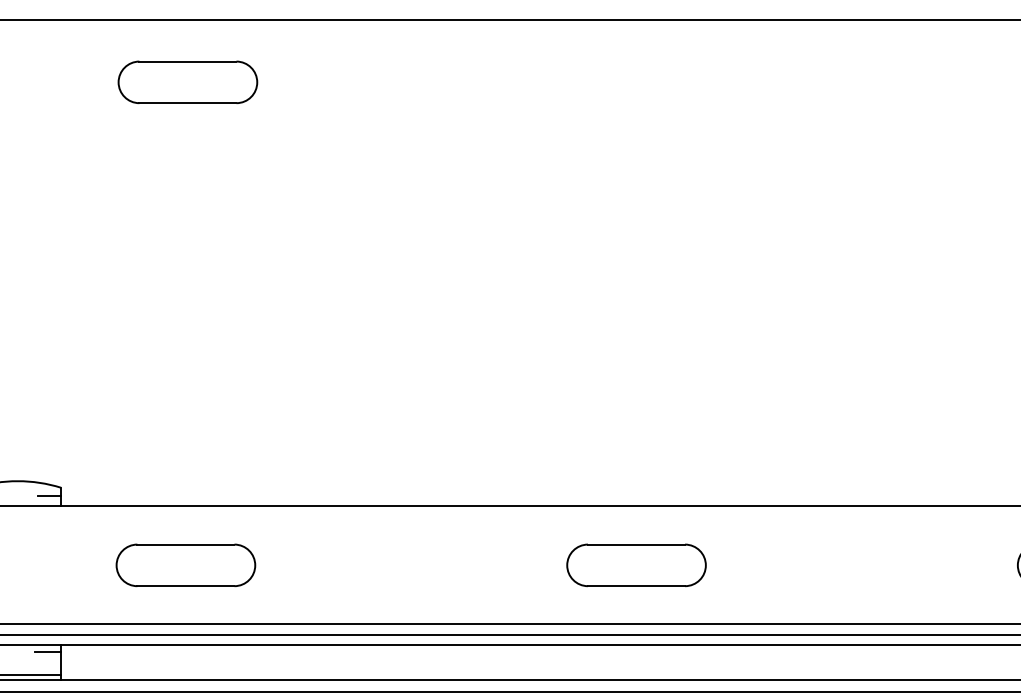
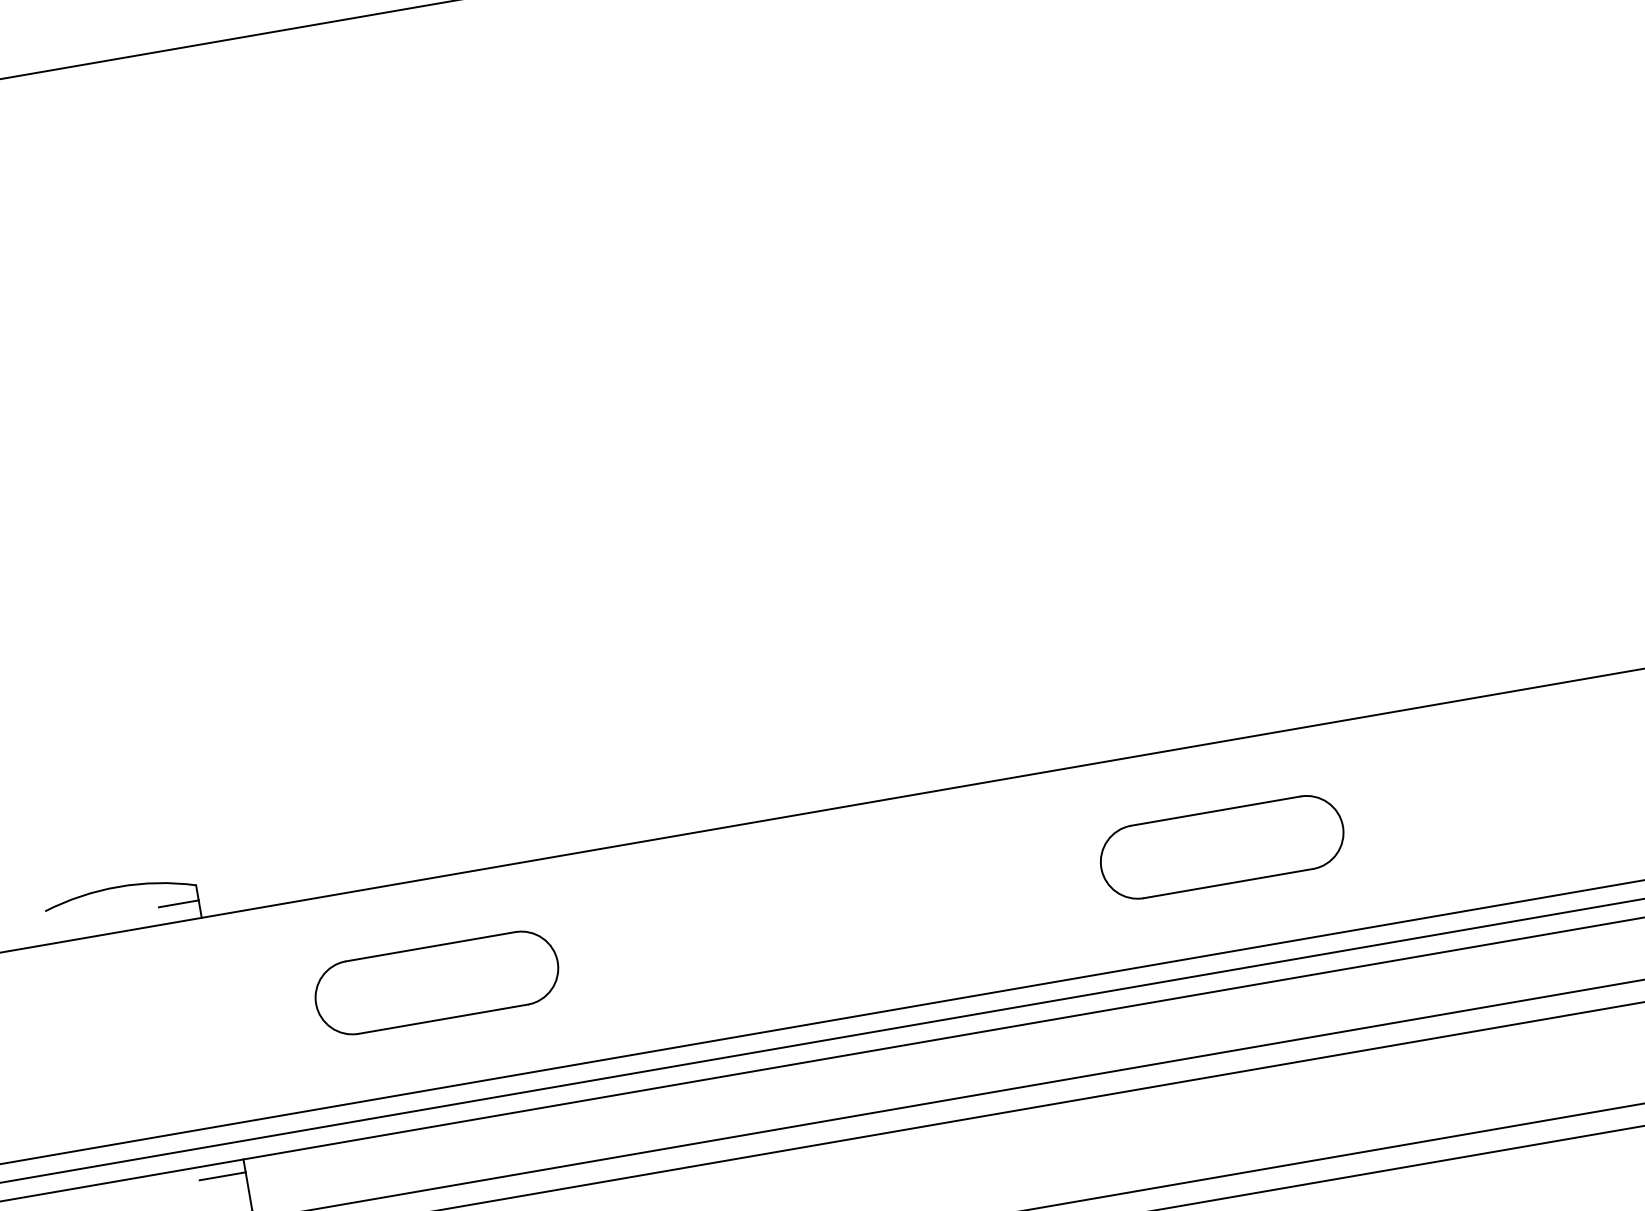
part: (187, 81) -> (294, 139), removed

